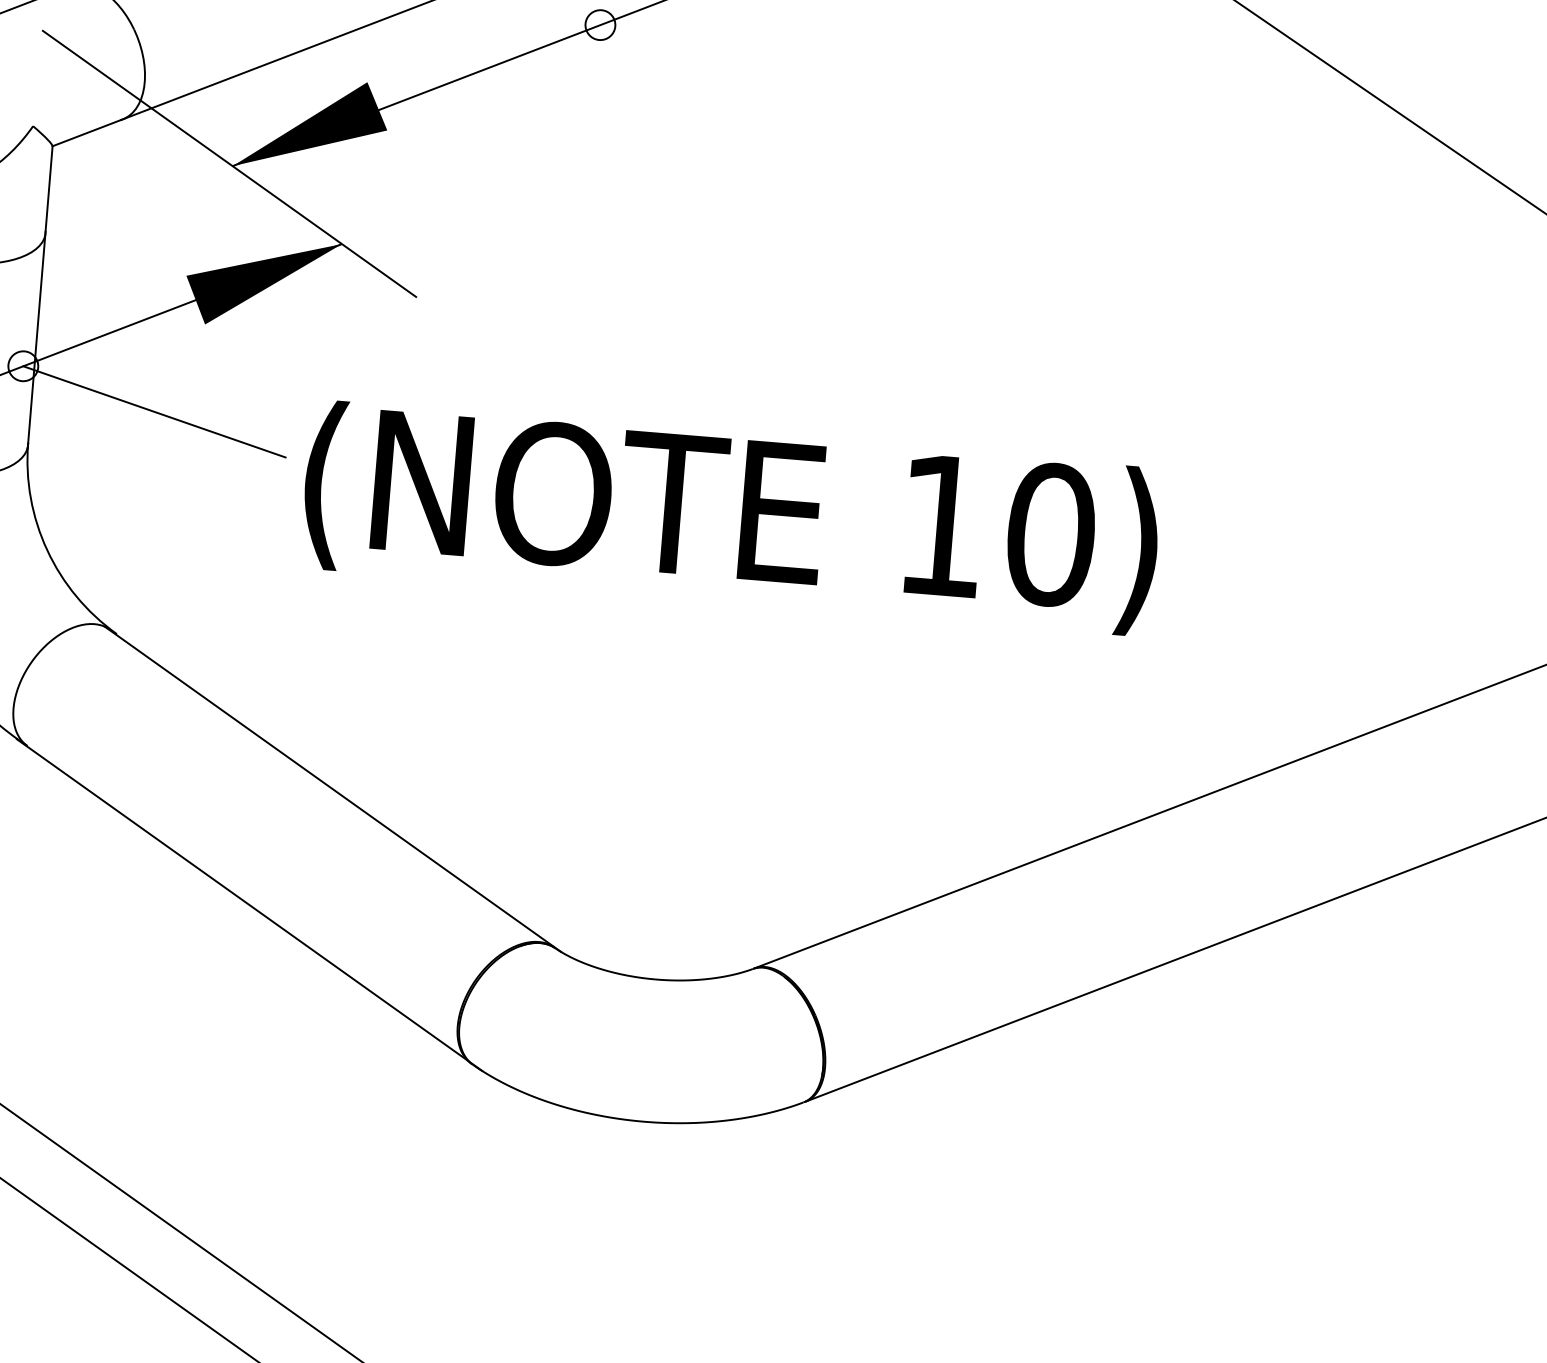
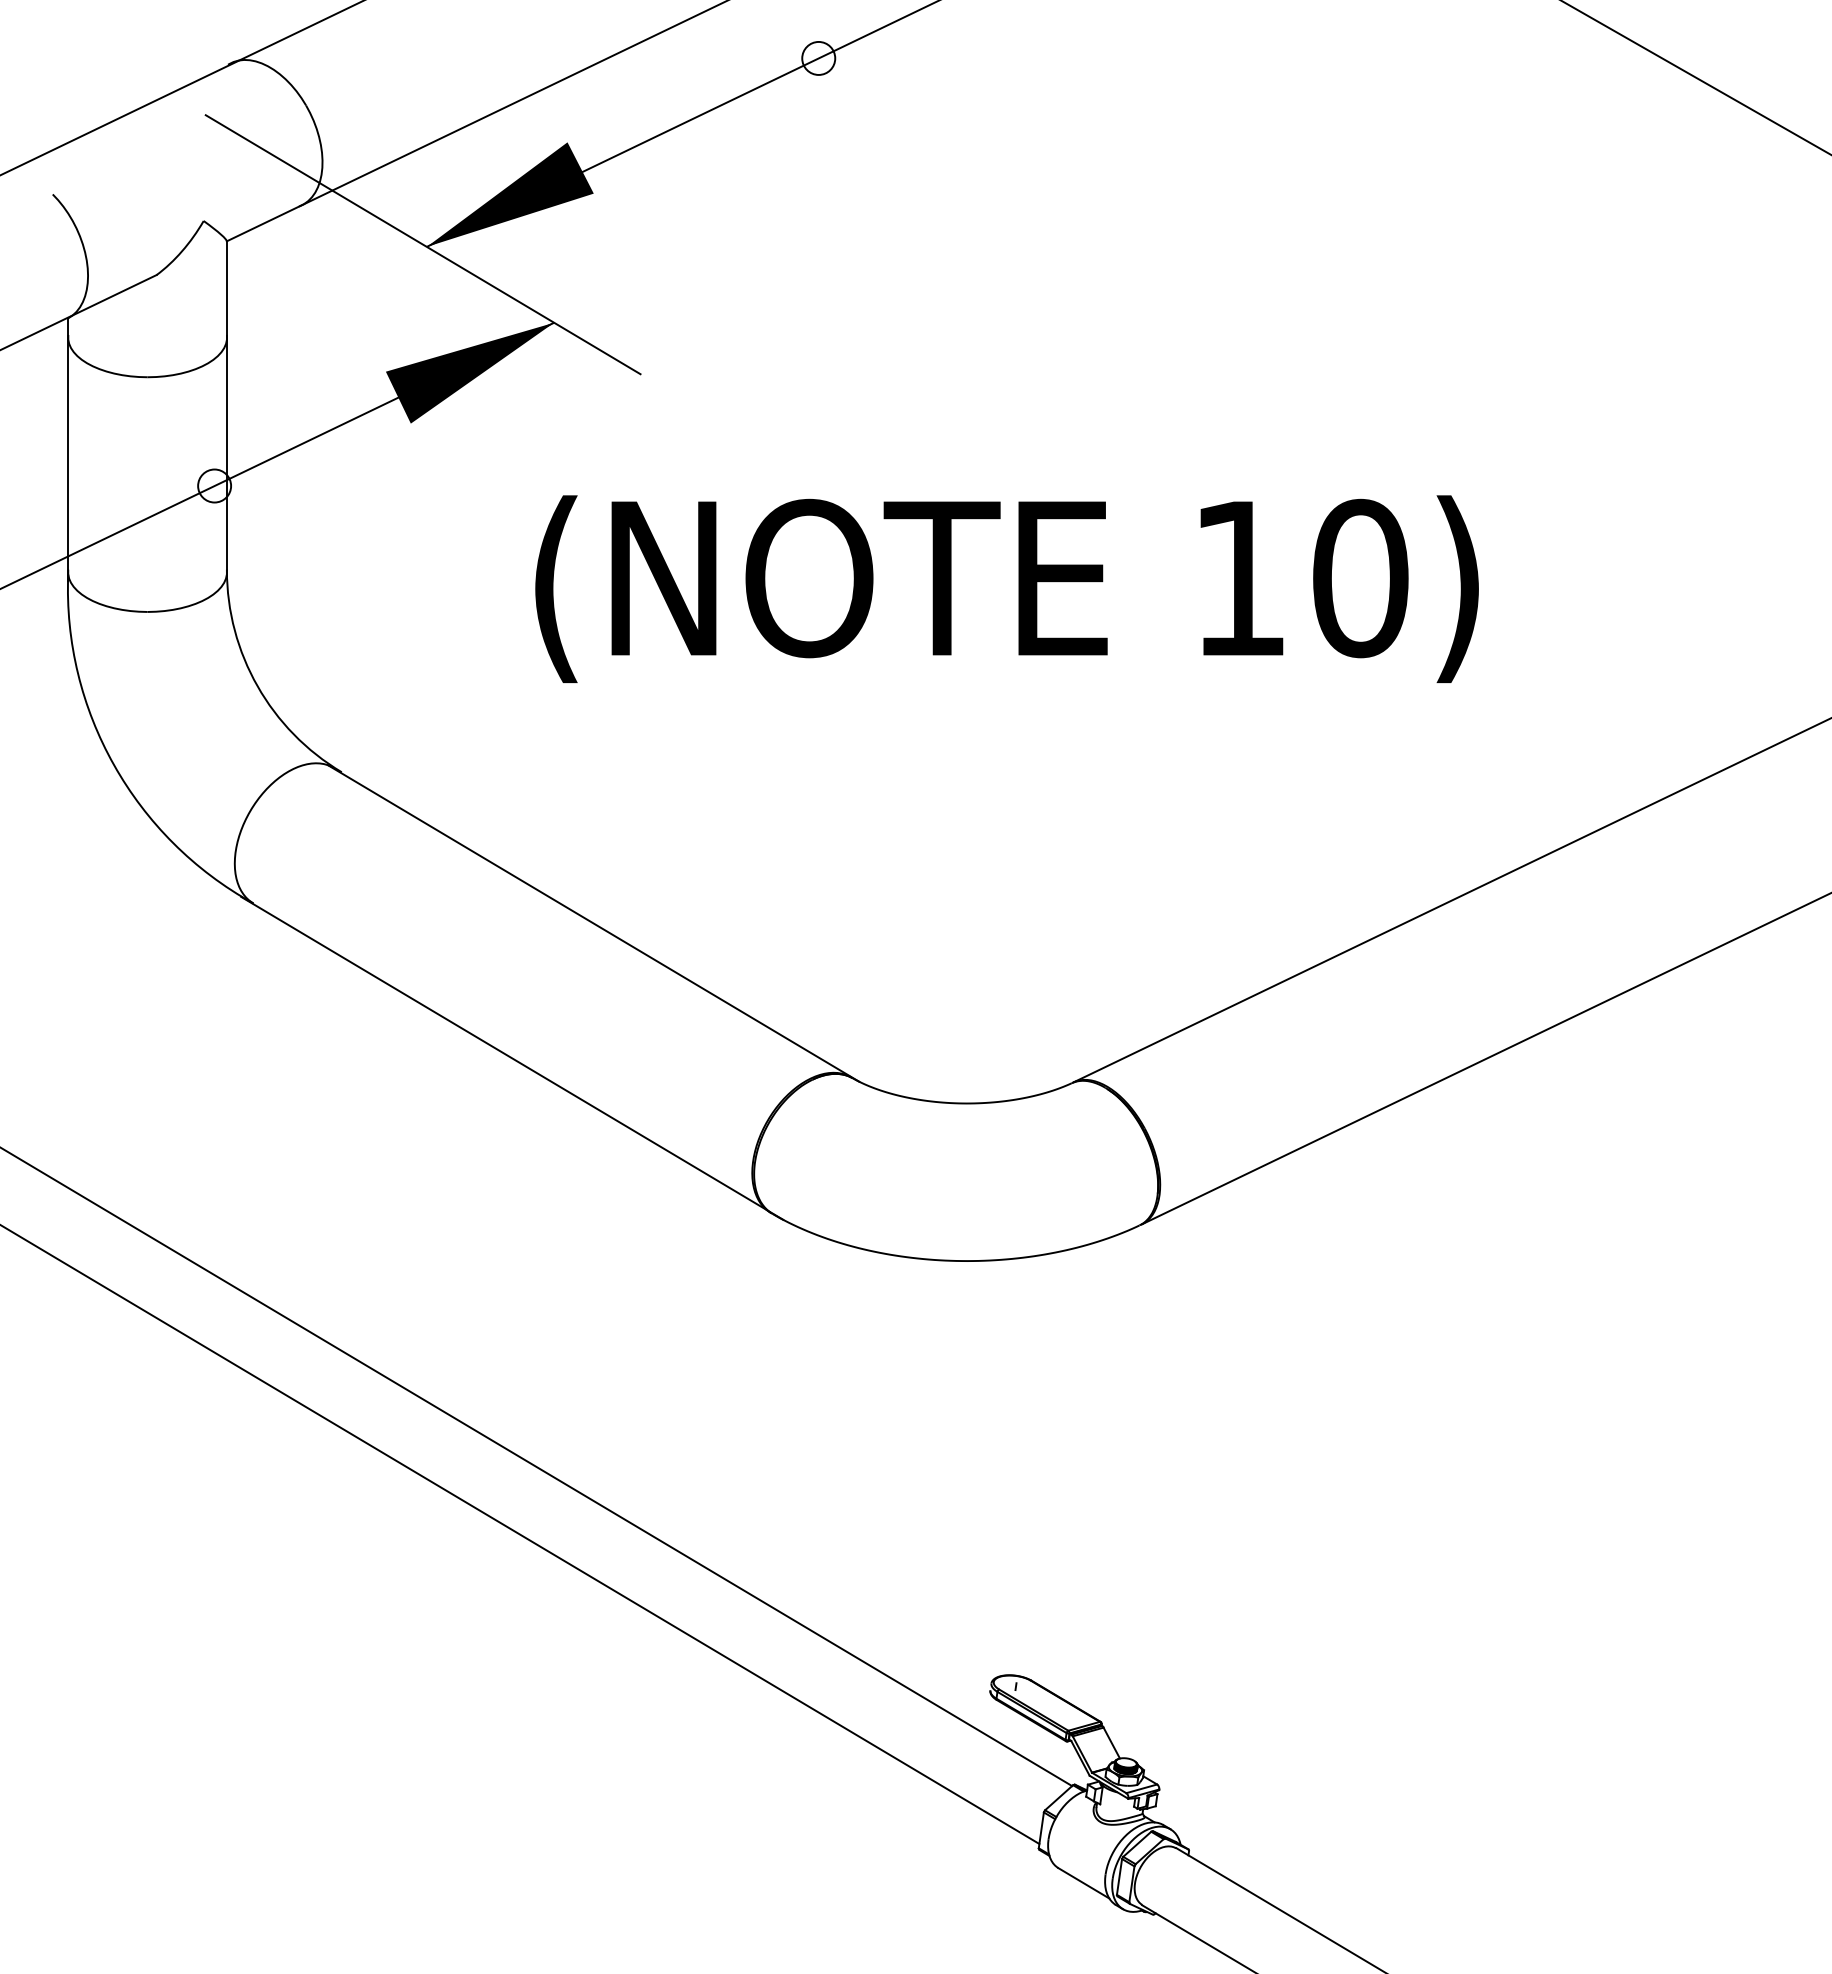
line: (153, 411) -> (362, 524), removed

